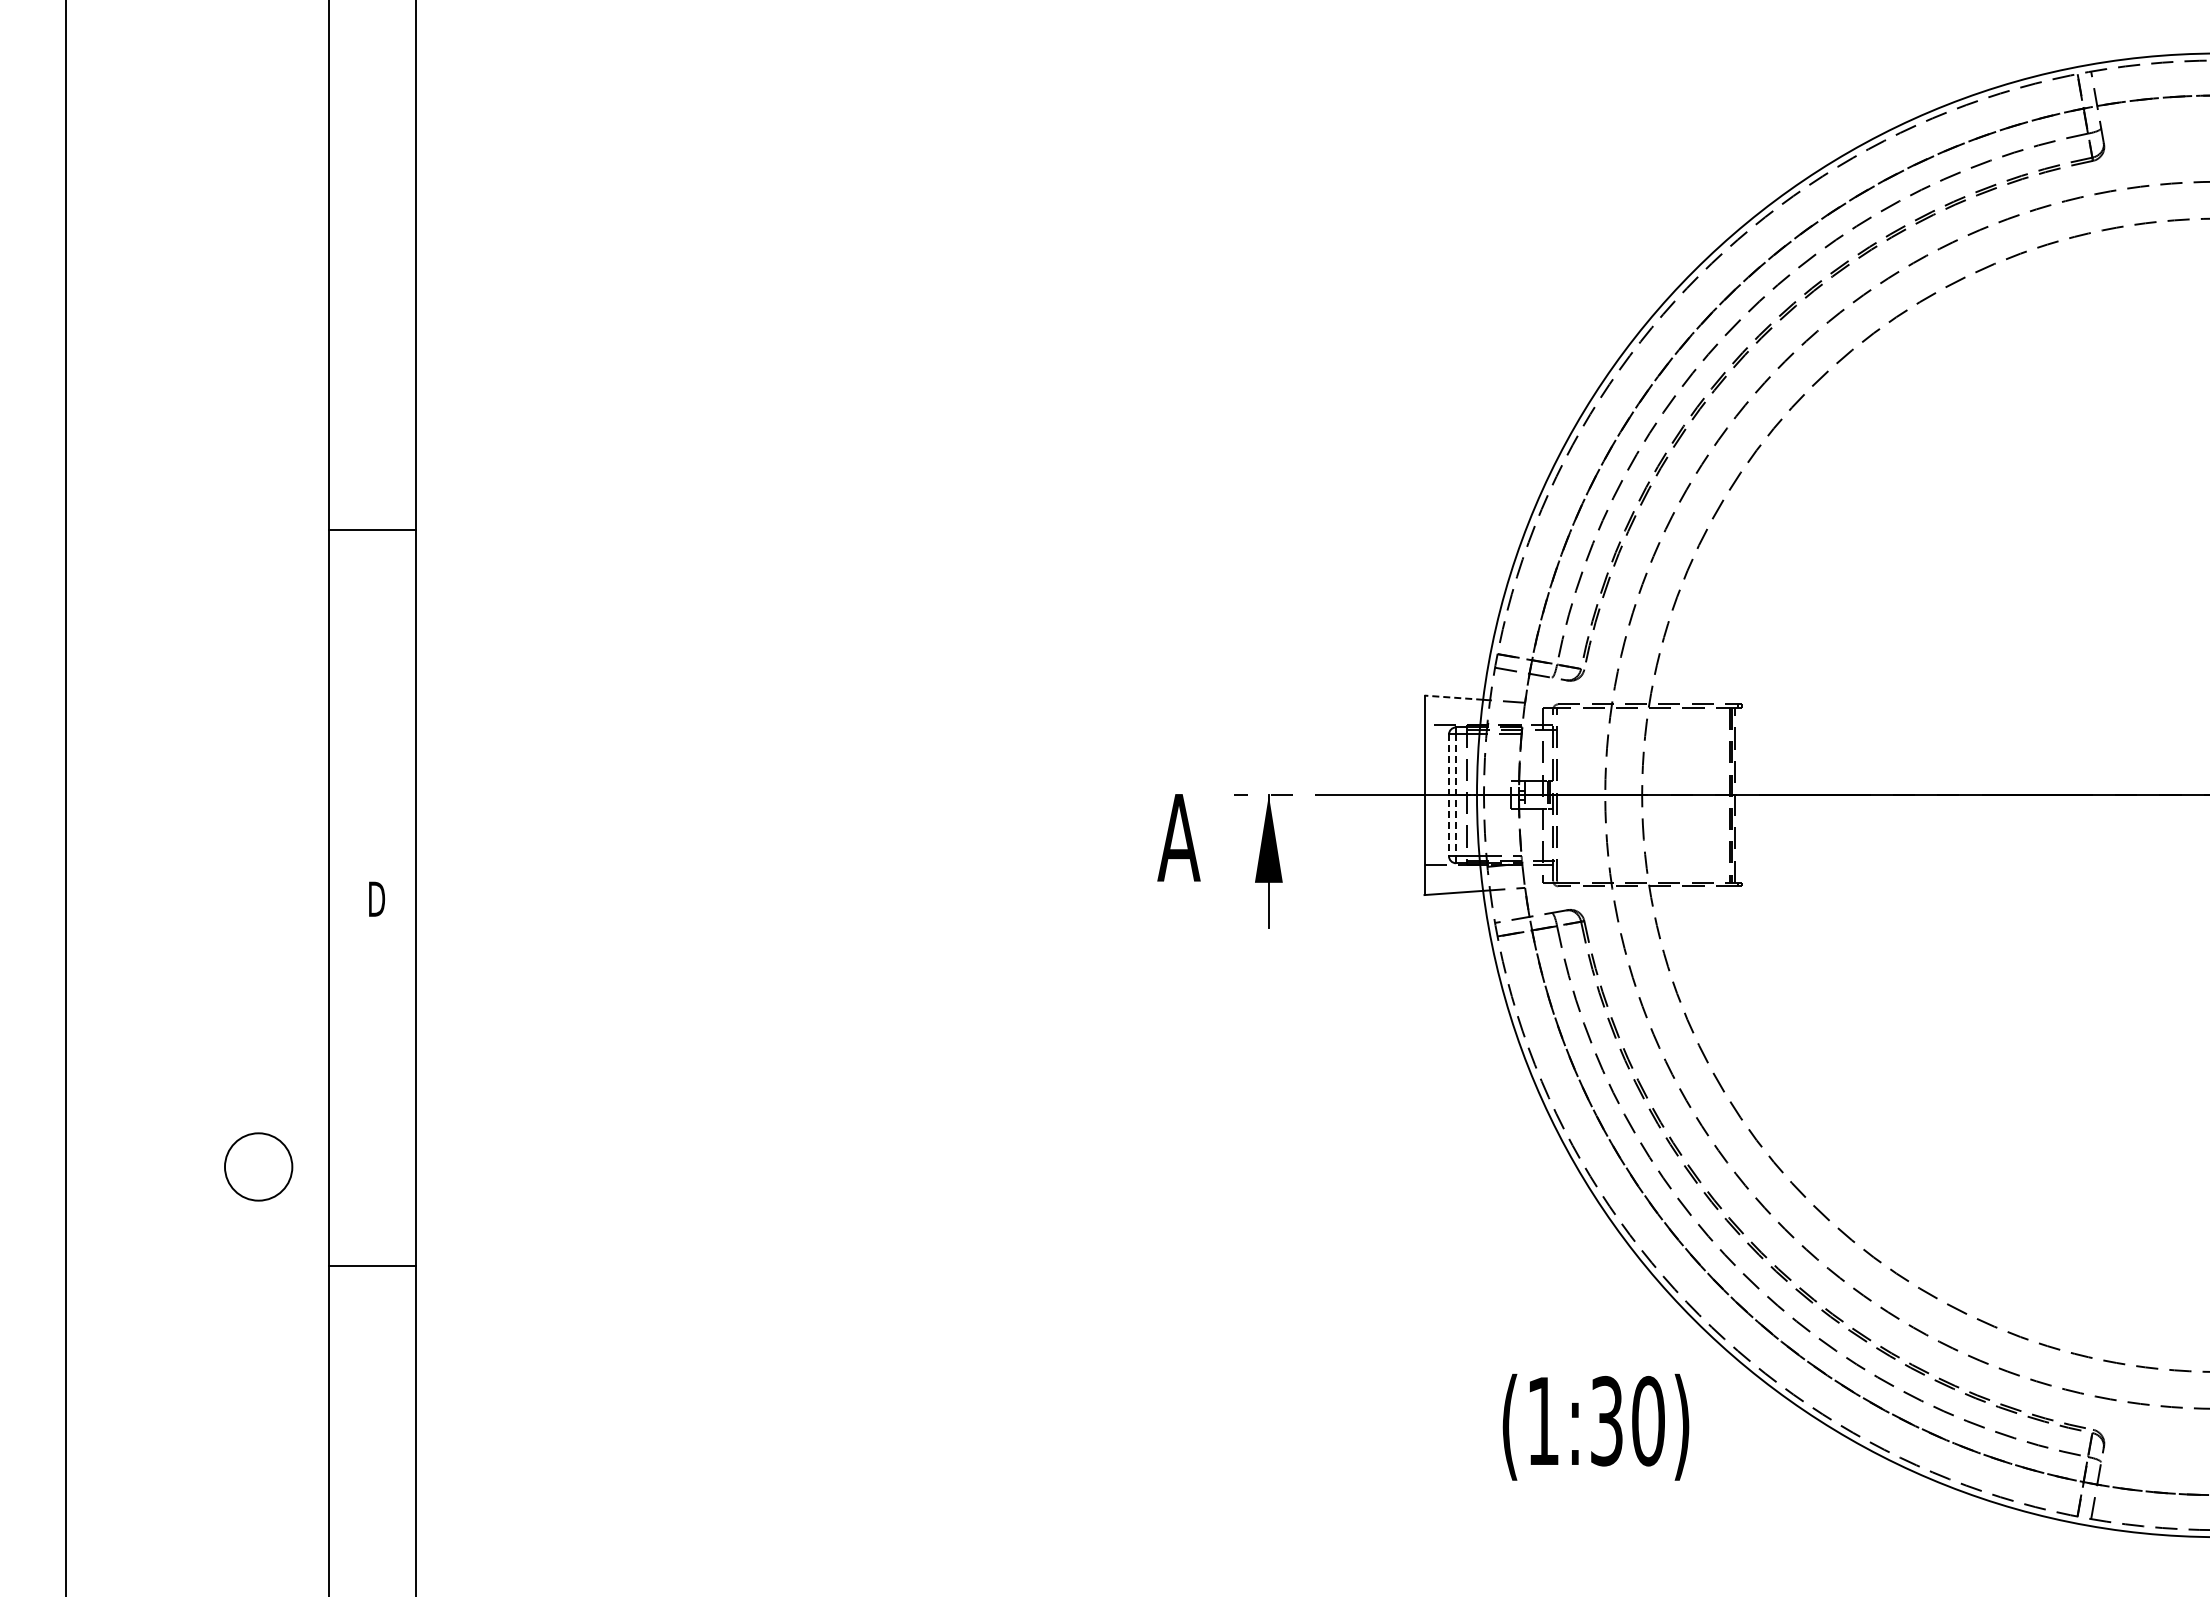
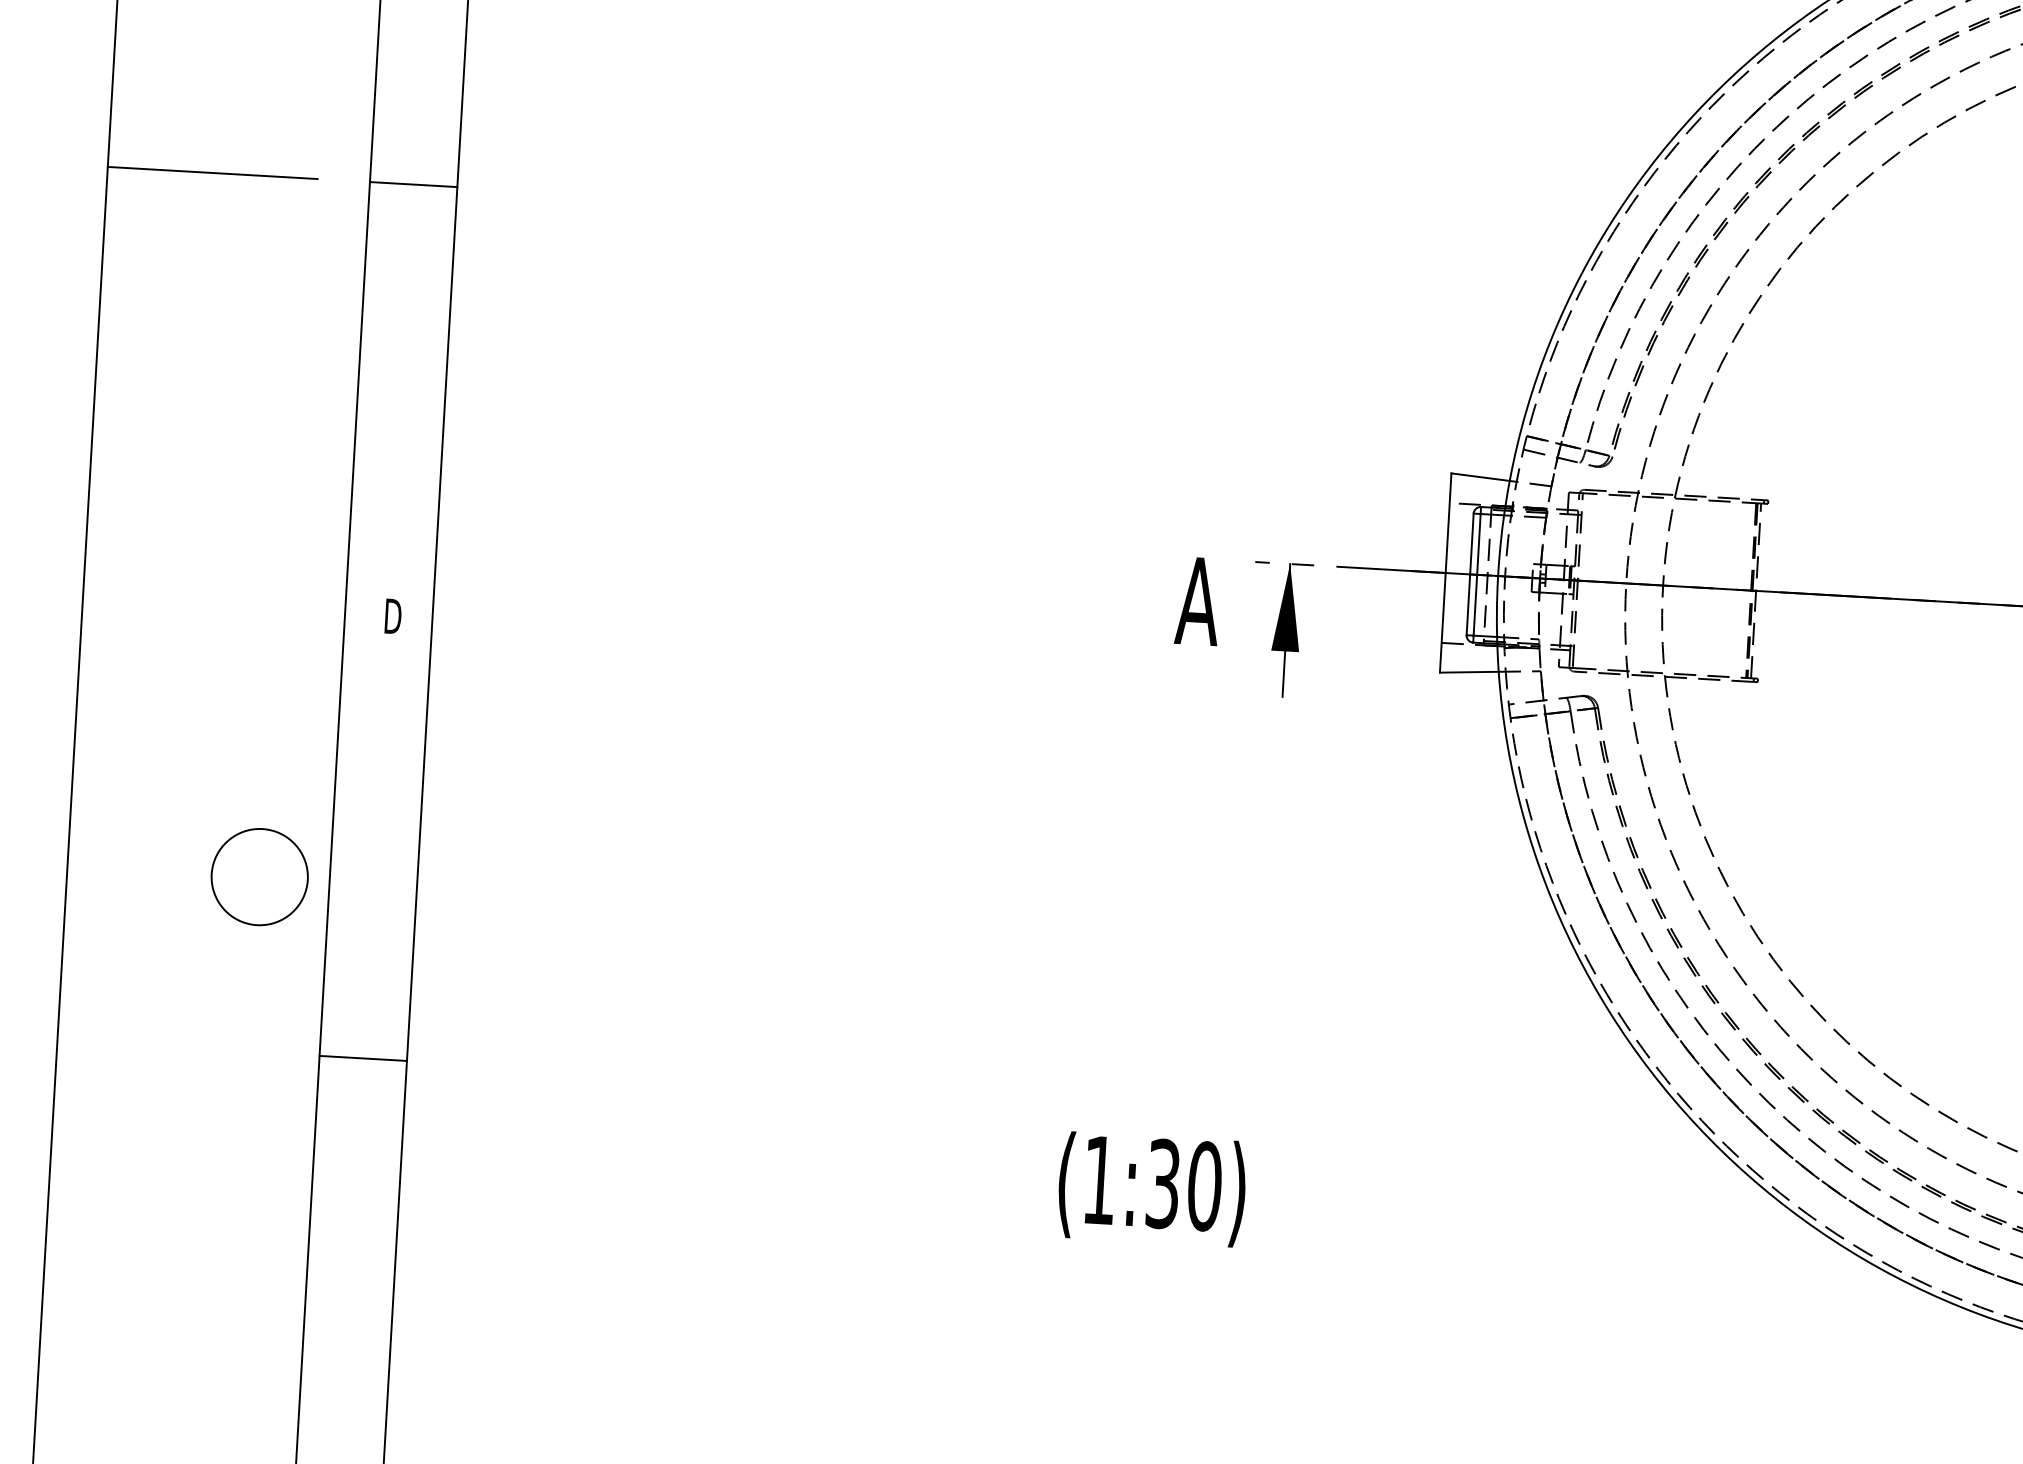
line: (171, 467) -> (212, 173), added
line: (372, 530) -> (413, 184), moved
line: (1453, 697) -> (1480, 476), dashed -> solid
line: (1449, 795) -> (1470, 574), dashed -> solid
line: (1456, 795) -> (1477, 575), dashed -> solid
circle: (258, 1166) -> (259, 876), size x1.43
line: (372, 1265) -> (363, 1057), moved
text: (1595, 1426) -> (1151, 1188), moved

